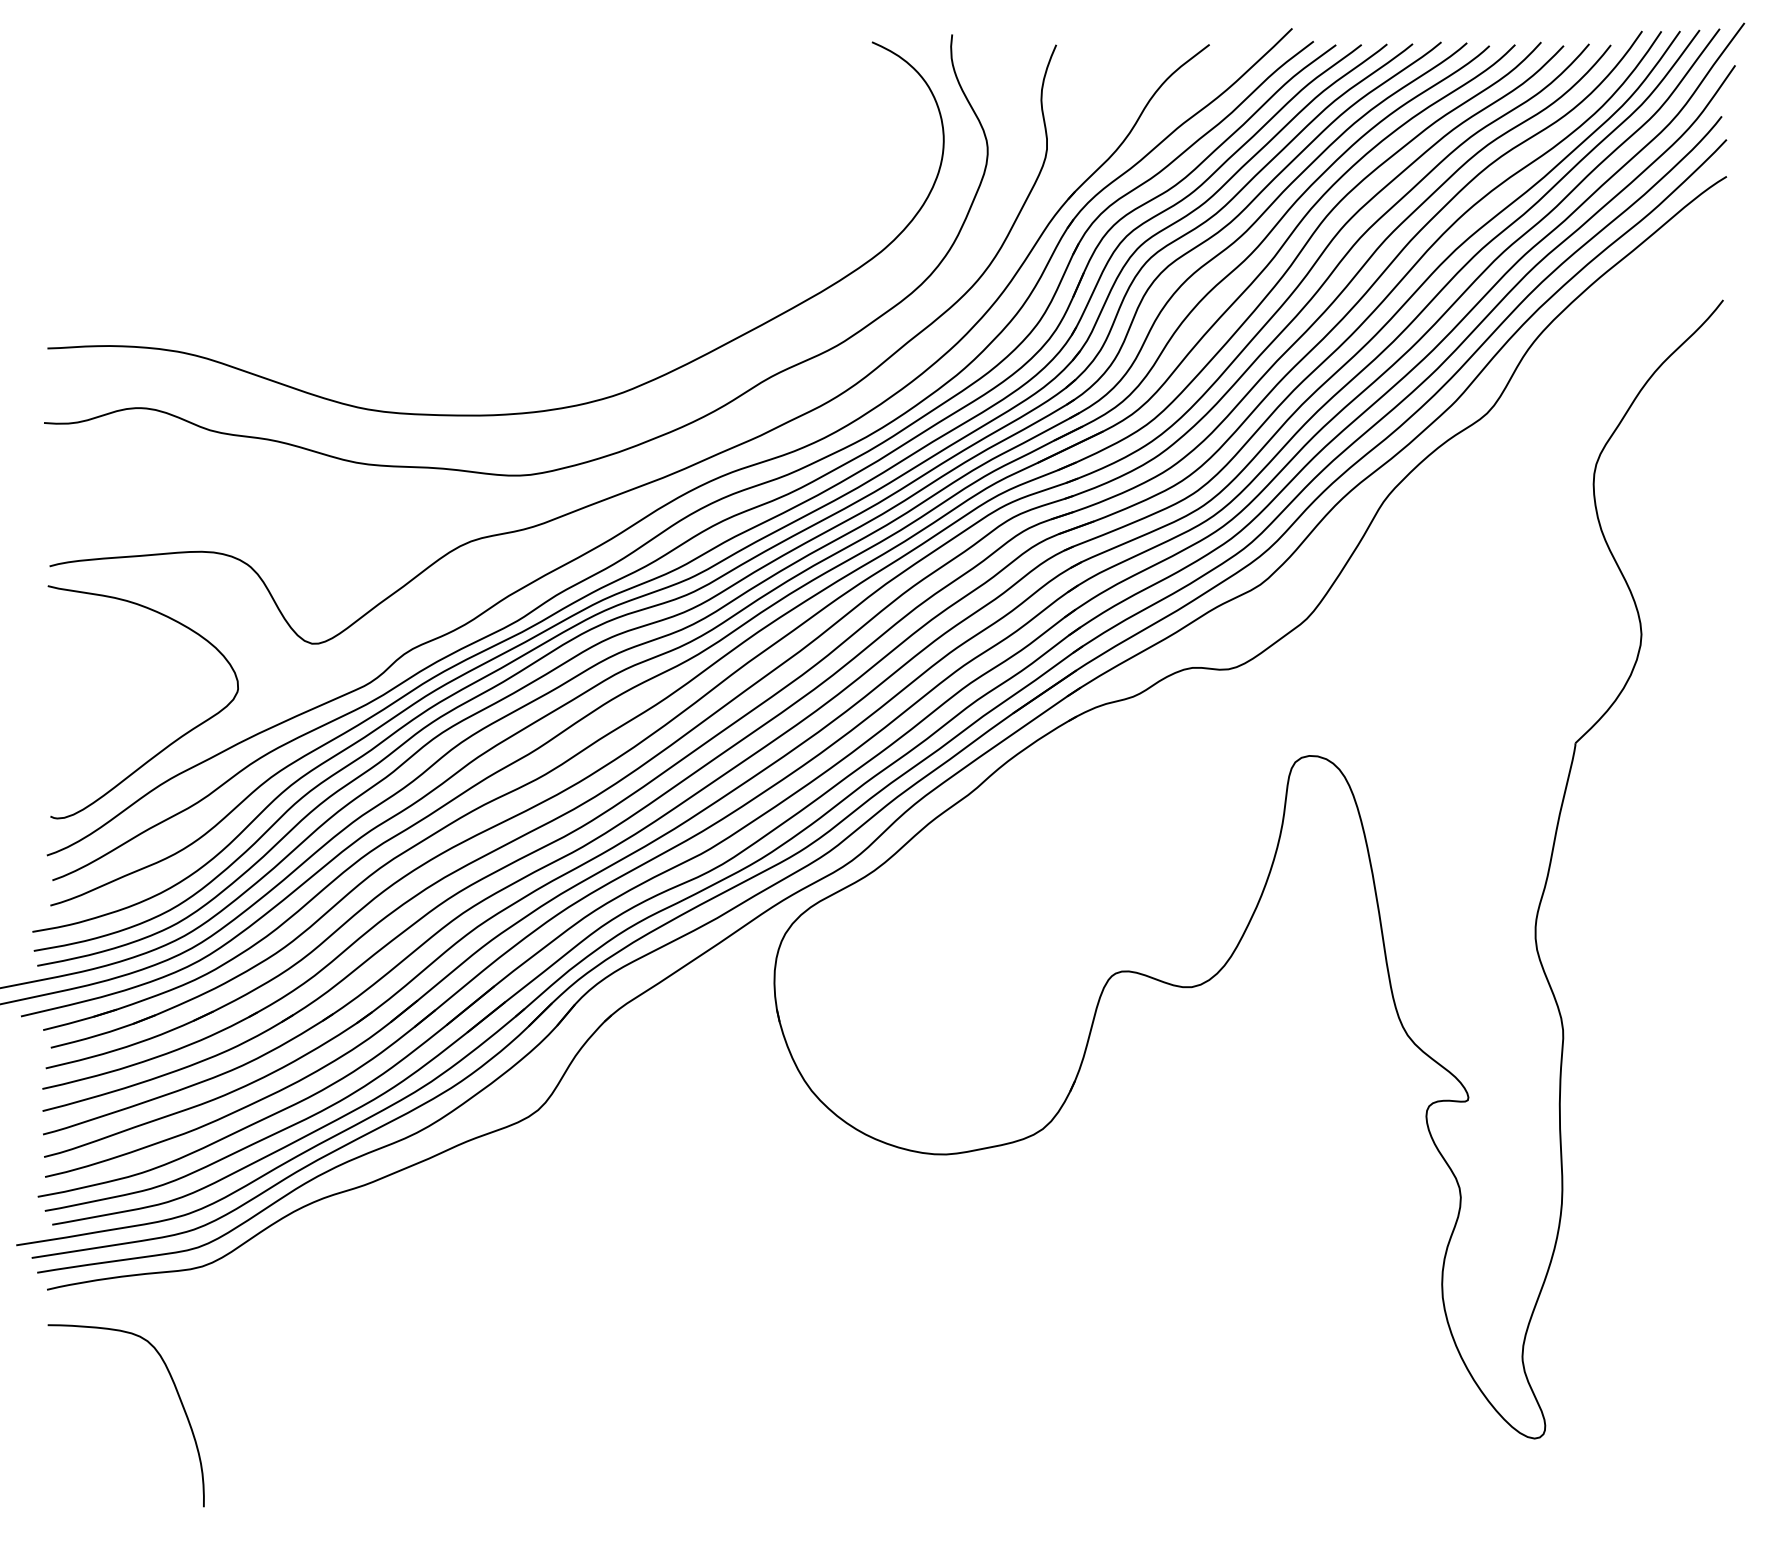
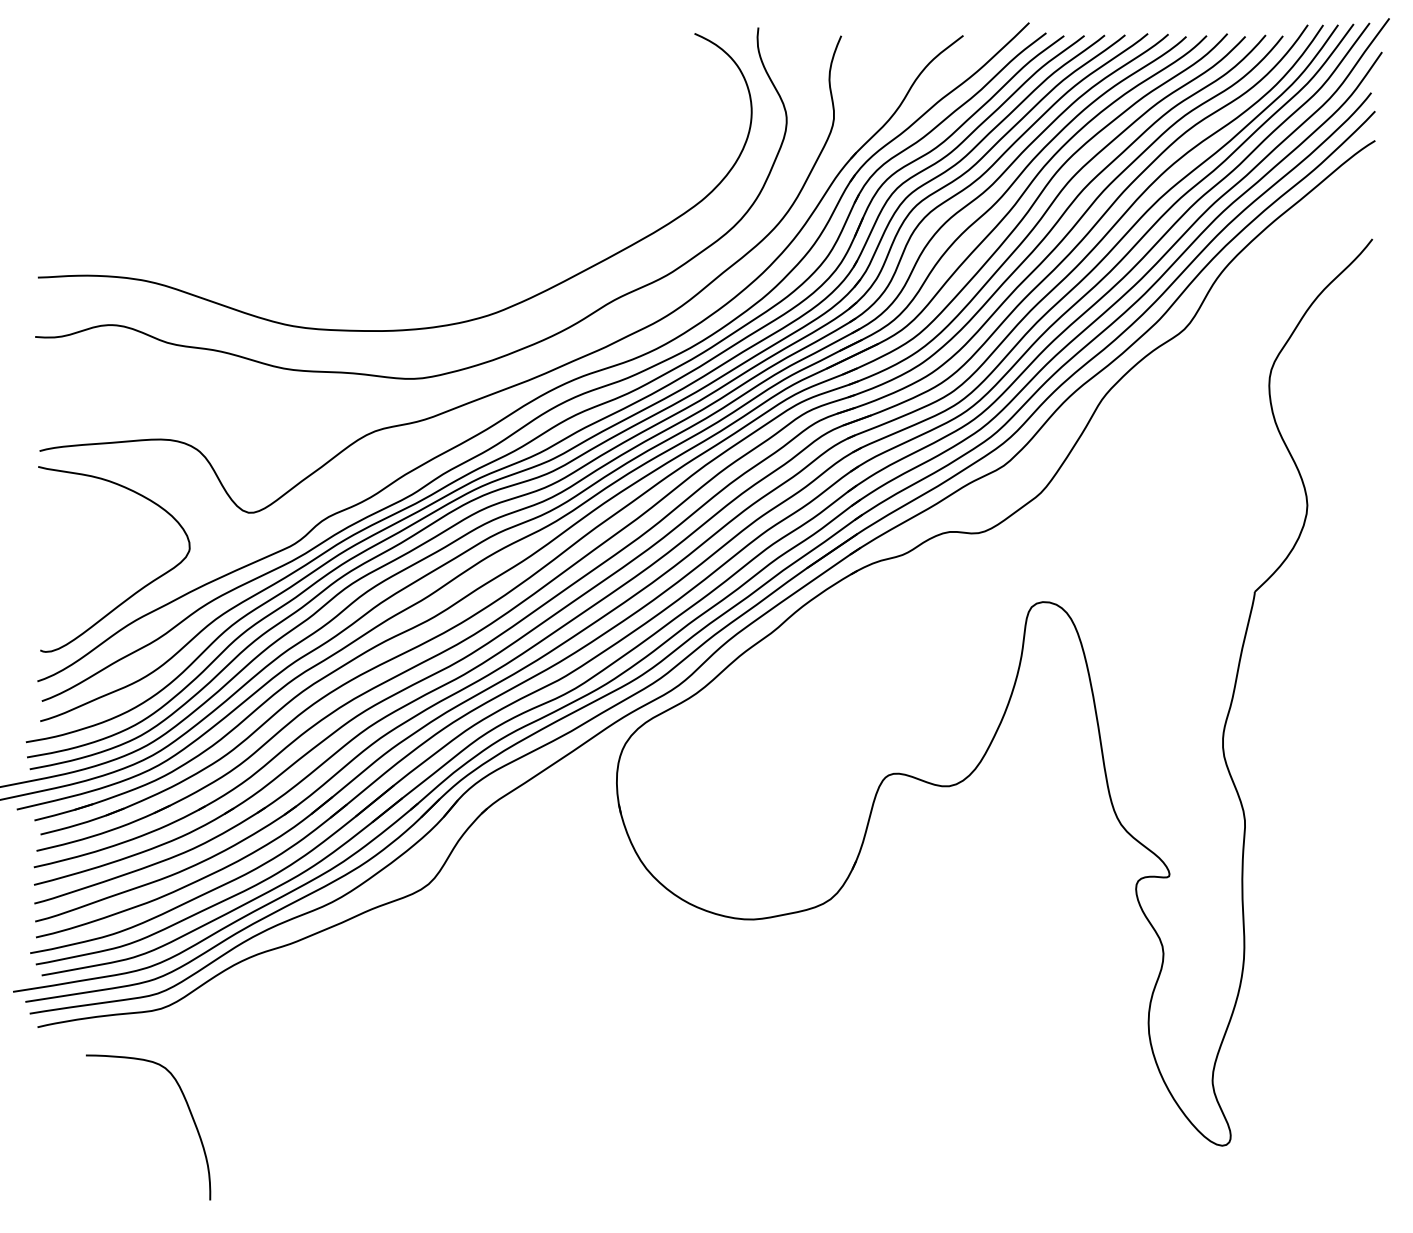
curve: (177, 1395) -> (189, 1111), moved

